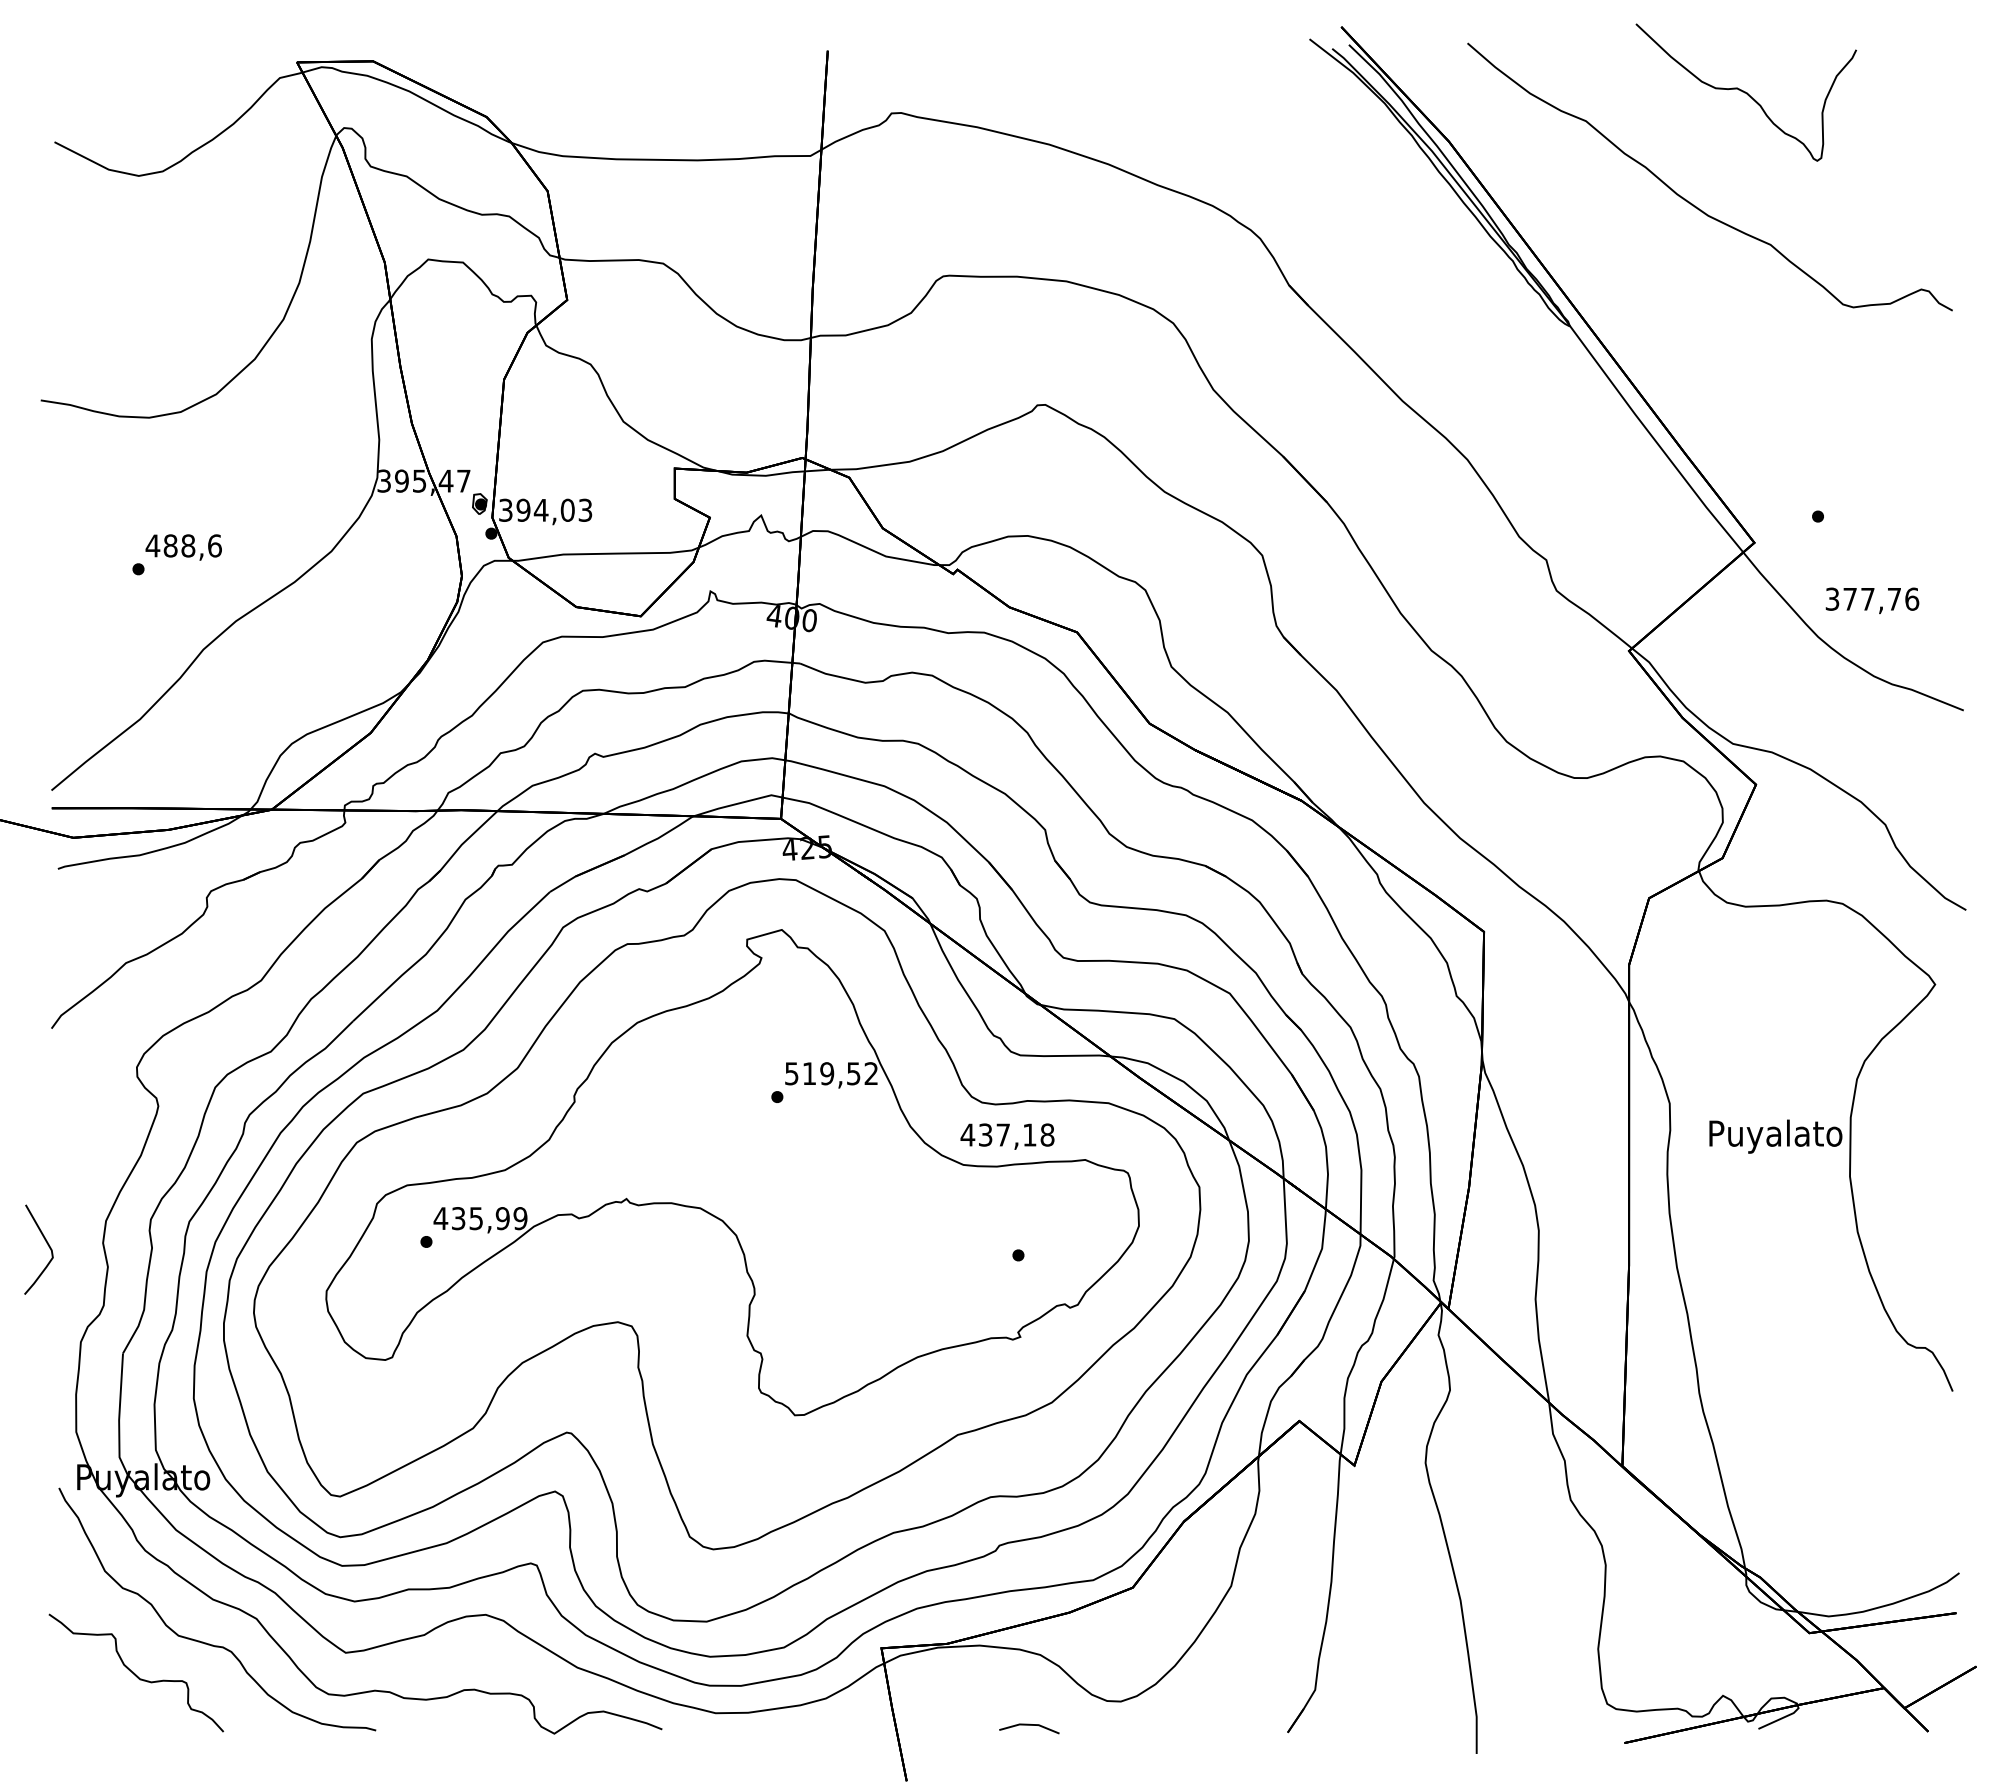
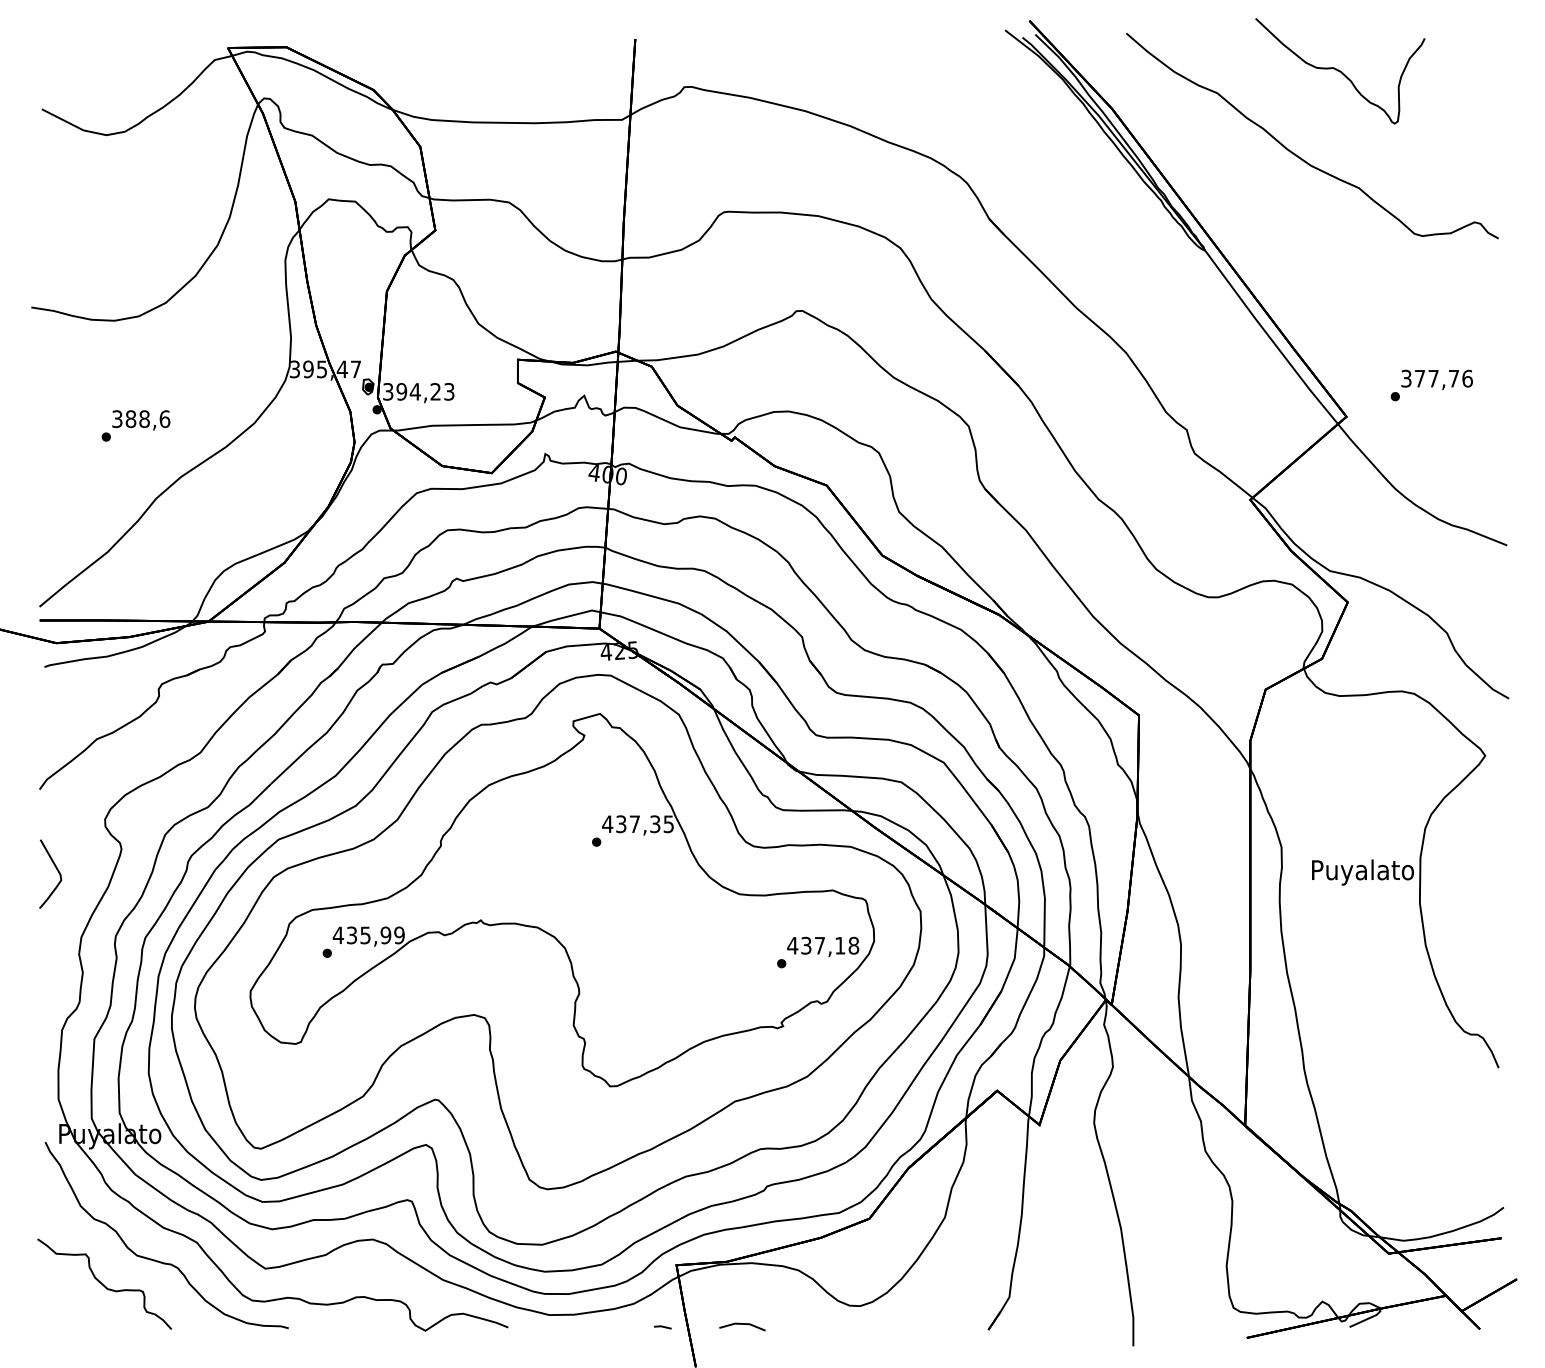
text: (567, 509) -> (435, 391), 394,03 -> 394,23
text: (152, 545) -> (117, 418), 488,6 -> 388,6
text: (1872, 600) -> (1437, 379), moved
text: (830, 1073) -> (637, 824), 519,52 -> 437,35
text: (1007, 1136) -> (823, 946), moved
curve: (47, 1245) -> (57, 870), moved
line: (1029, 1725) -> (742, 1324), moved
line: (863, 1729) -> (662, 1327), added

